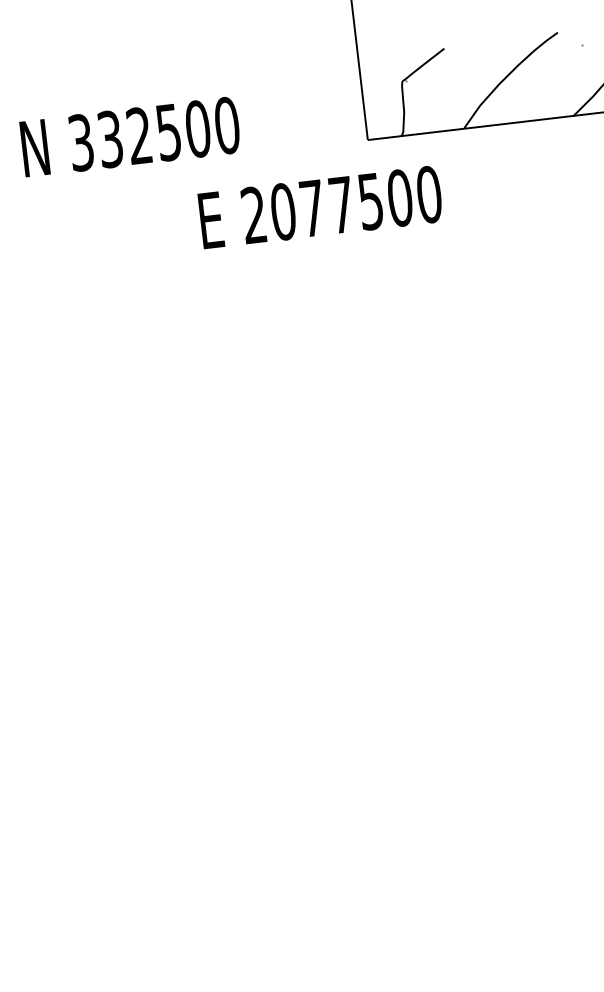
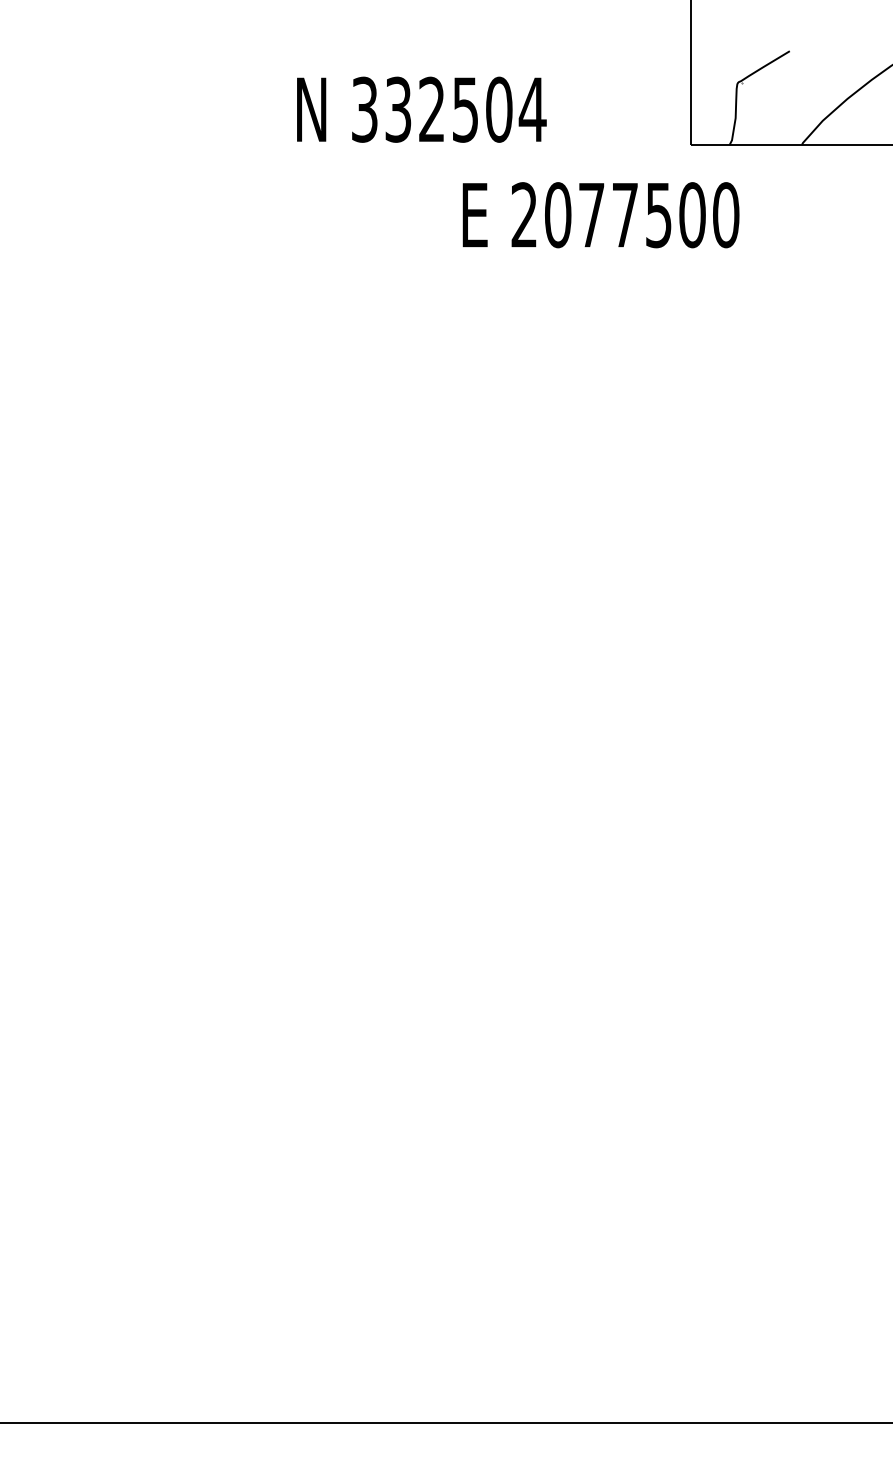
text: (226, 125) -> (532, 109), 332500 -> 332504
text: (320, 207) -> (600, 215), moved

